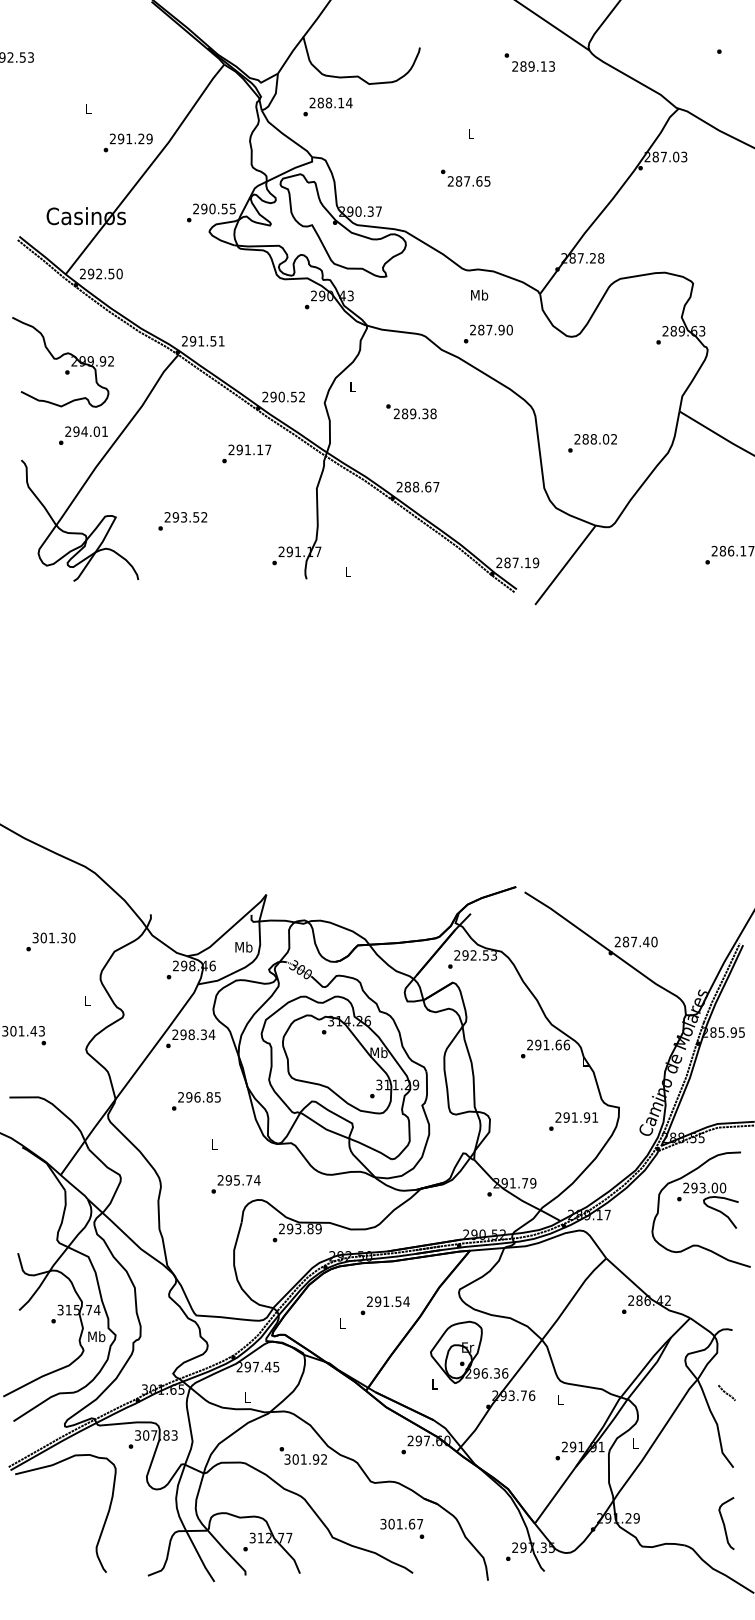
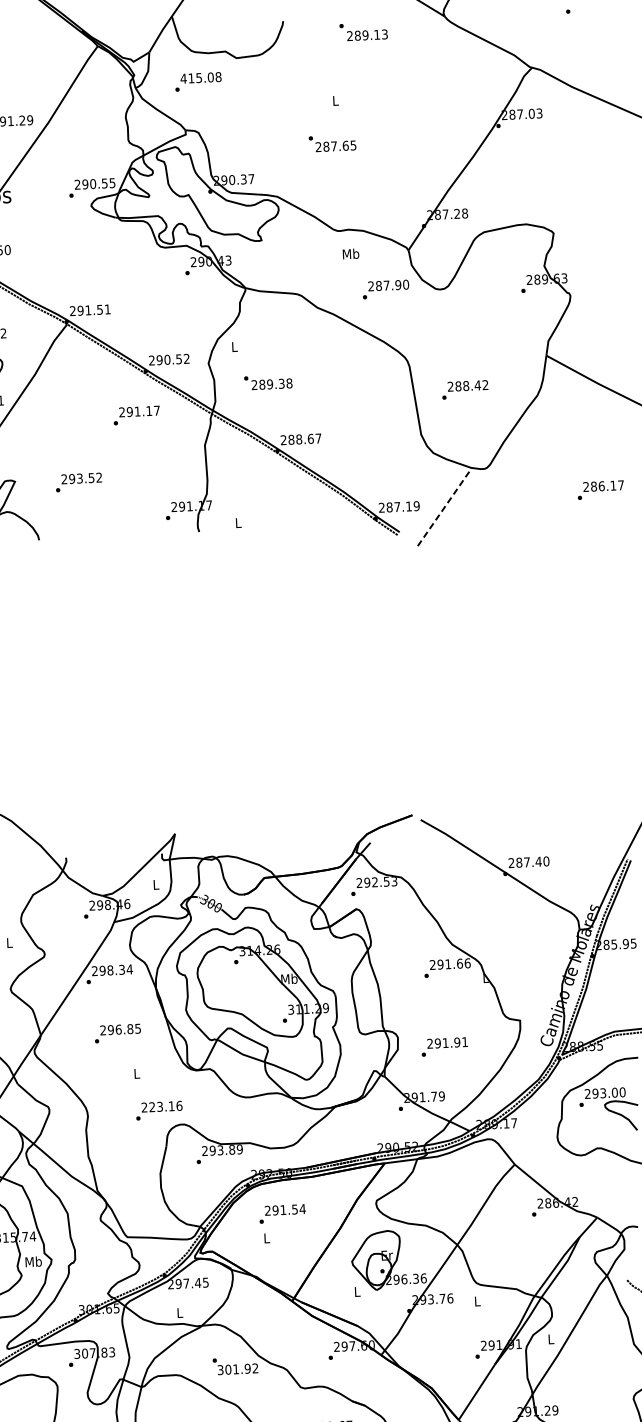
text: (529, 62) -> (363, 31), moved
text: (330, 102) -> (200, 77), 288.14 -> 415.08
text: (488, 333) -> (385, 288), moved
text: (411, 411) -> (268, 382), moved
text: (605, 439) -> (477, 385), 288.02 -> 288.42
line: (565, 565) -> (444, 507), solid -> dashed
text: (243, 946) -> (155, 884), Mb -> L
text: (573, 1121) -> (444, 1046), moved
text: (242, 1180) -> (165, 1106), 295.74 -> 223.16
text: (384, 1305) -> (281, 1213), moved

